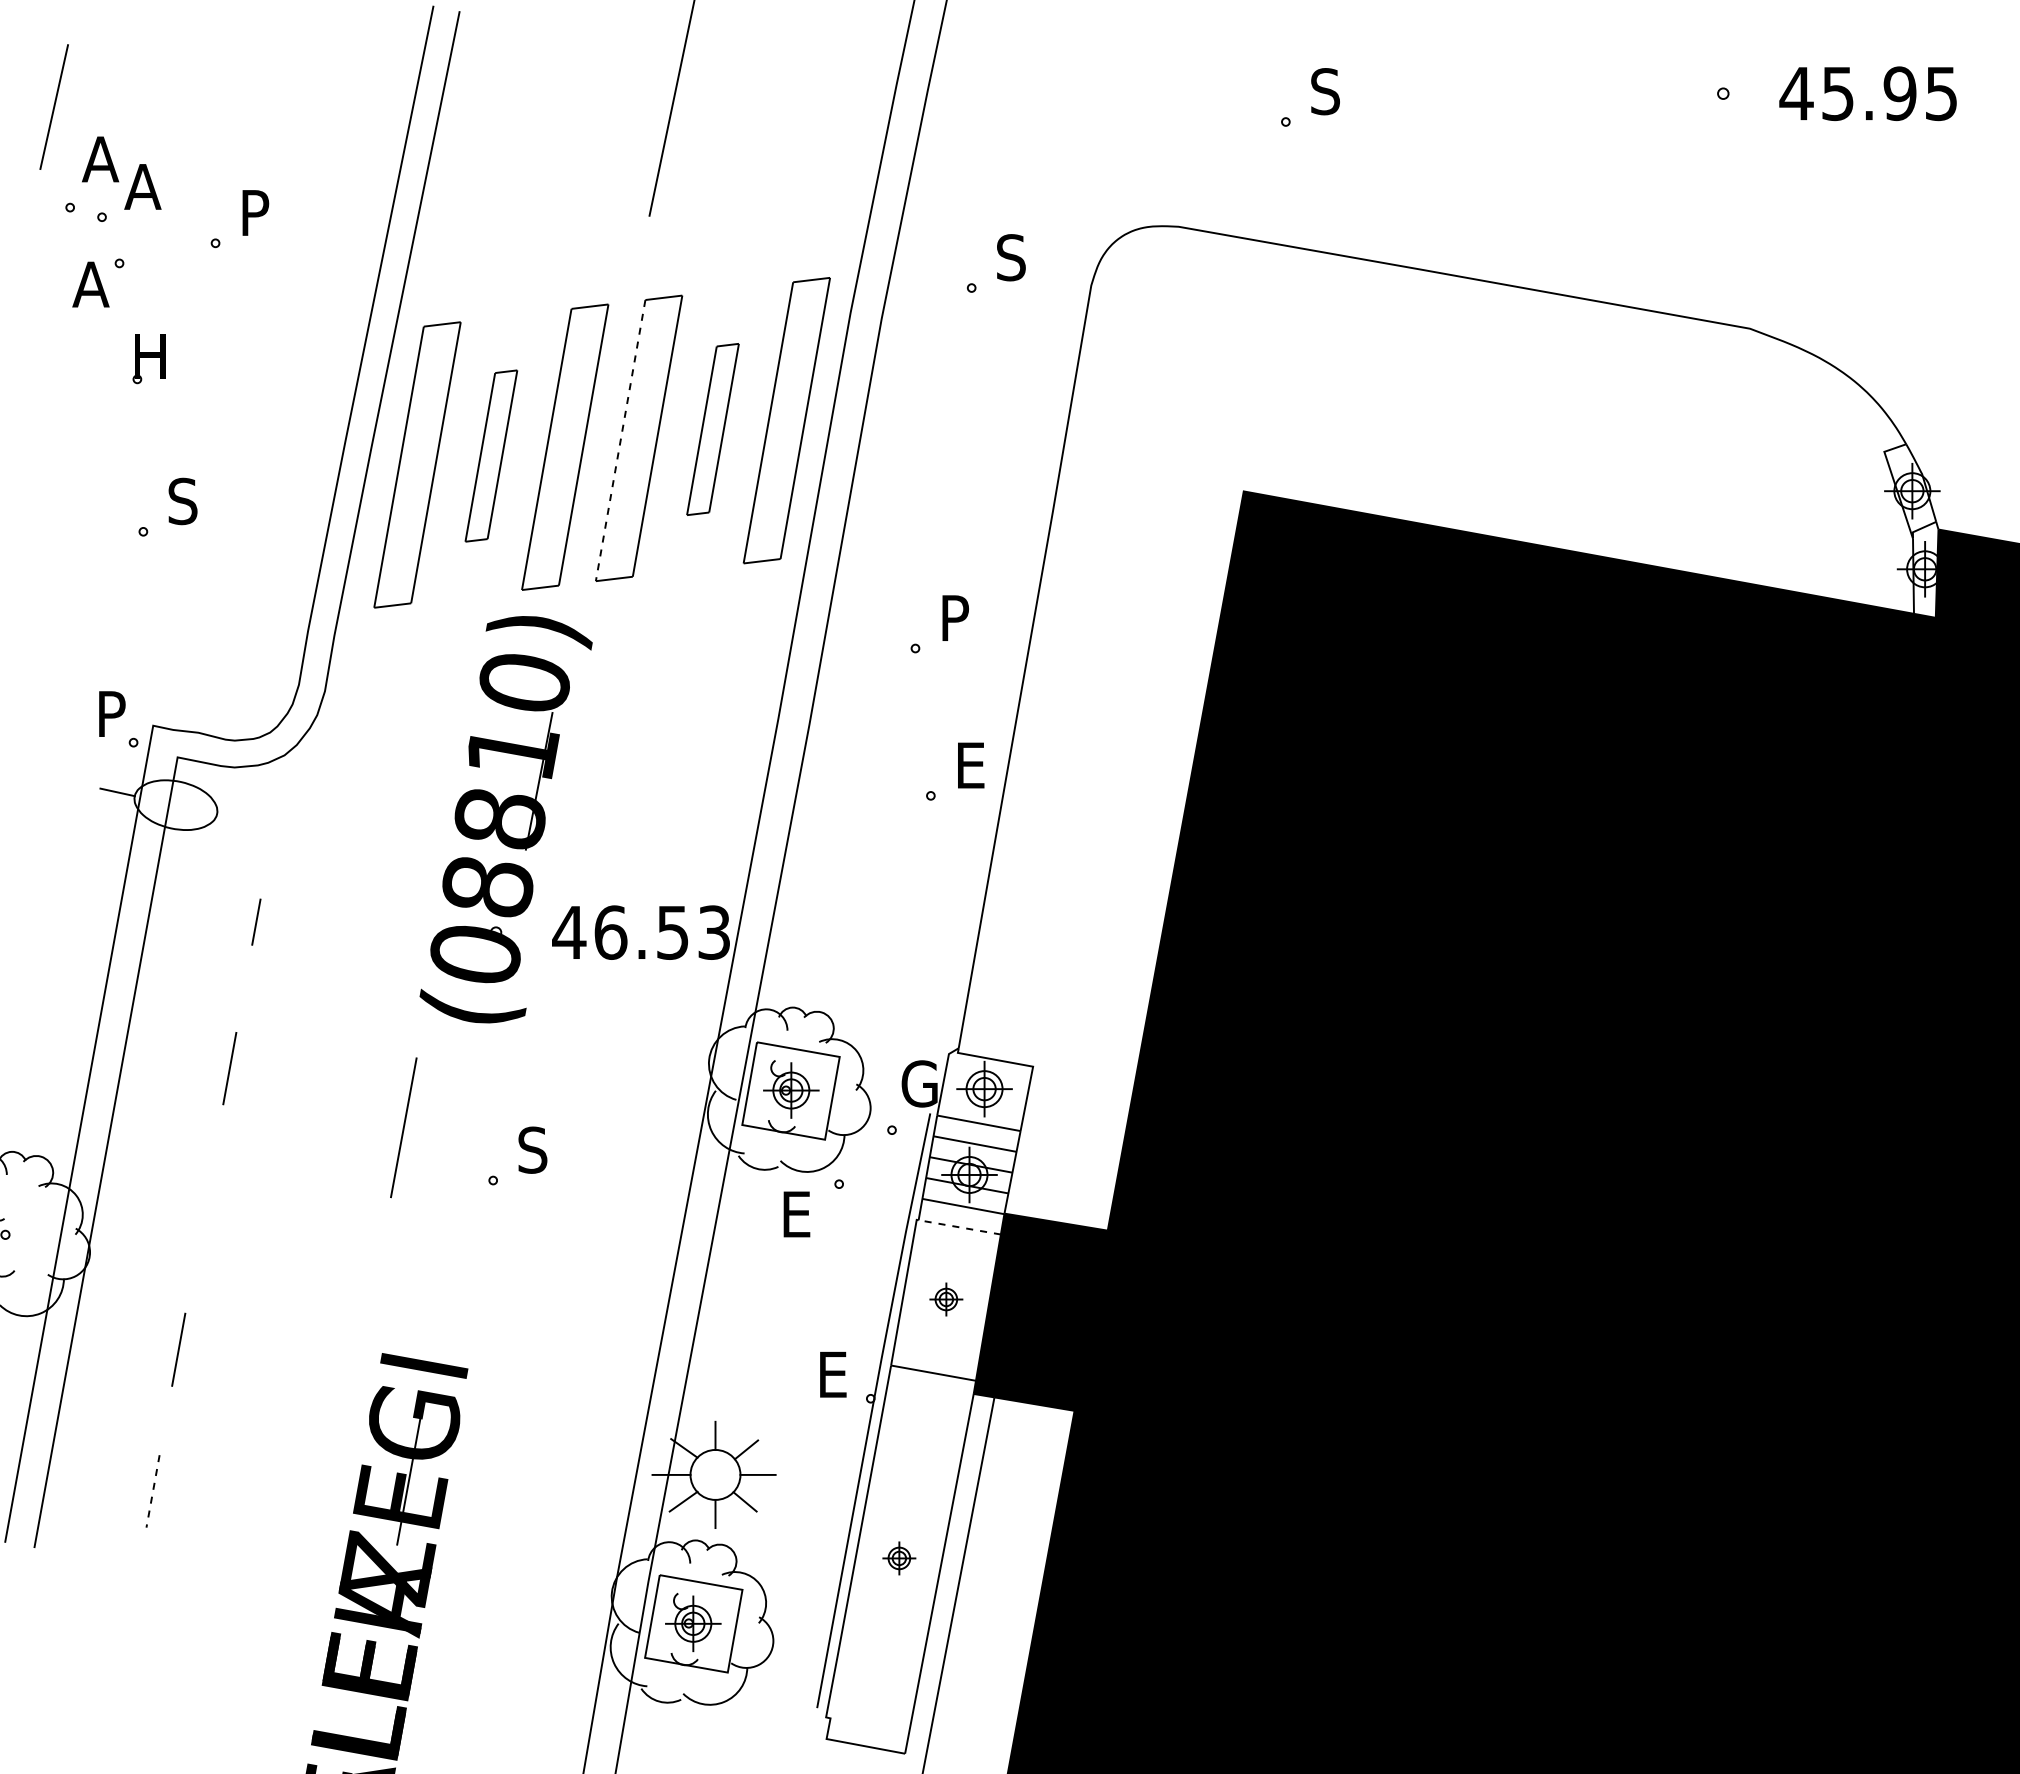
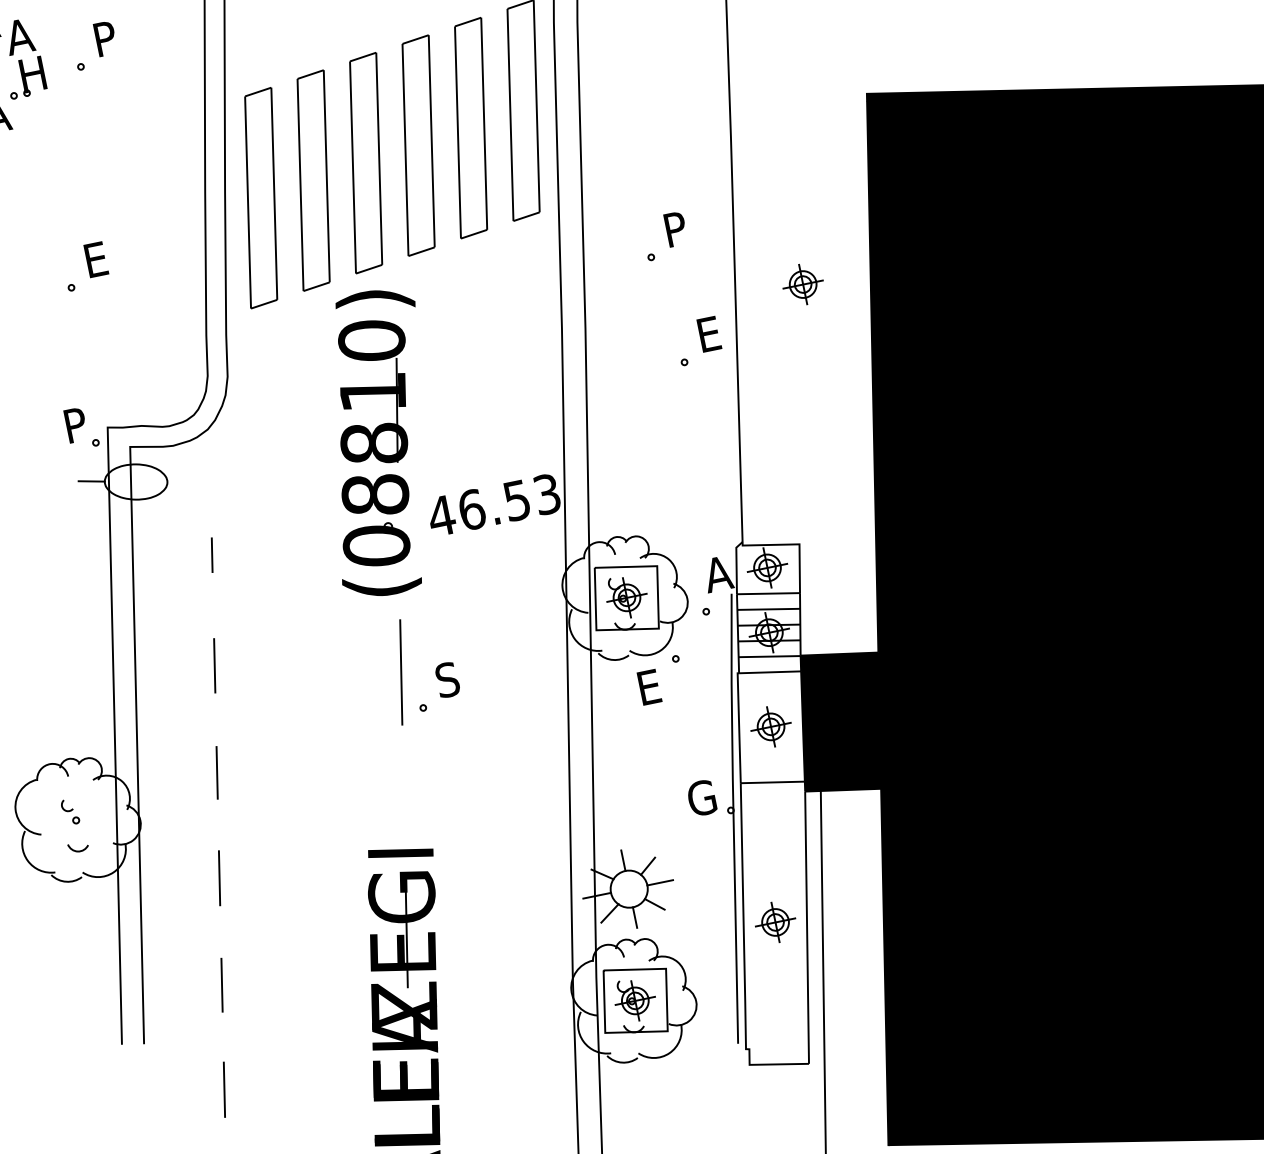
part: (148, 359) -> (32, 77), moved
part: (712, 429) -> (470, 128), size x1.67
line: (620, 440) -> (405, 149), dashed -> solid
part: (491, 455) -> (313, 180), size x1.67
text: (182, 501) -> (95, 259), S -> E
part: (1108, 725) -> (803, 284), added
text: (918, 1083) -> (718, 573), G -> A
line: (403, 1127) -> (401, 672), moved
line: (203, 1209) -> (216, 772), added
line: (959, 1227) -> (769, 672), dashed -> solid
part: (946, 1299) -> (771, 726), size x1.67
text: (835, 1374) -> (701, 798), E -> G
line: (153, 1491) -> (222, 985), dashed -> solid
part: (899, 1558) -> (775, 922), size x1.67
line: (127, 1629) -> (224, 1089), added

